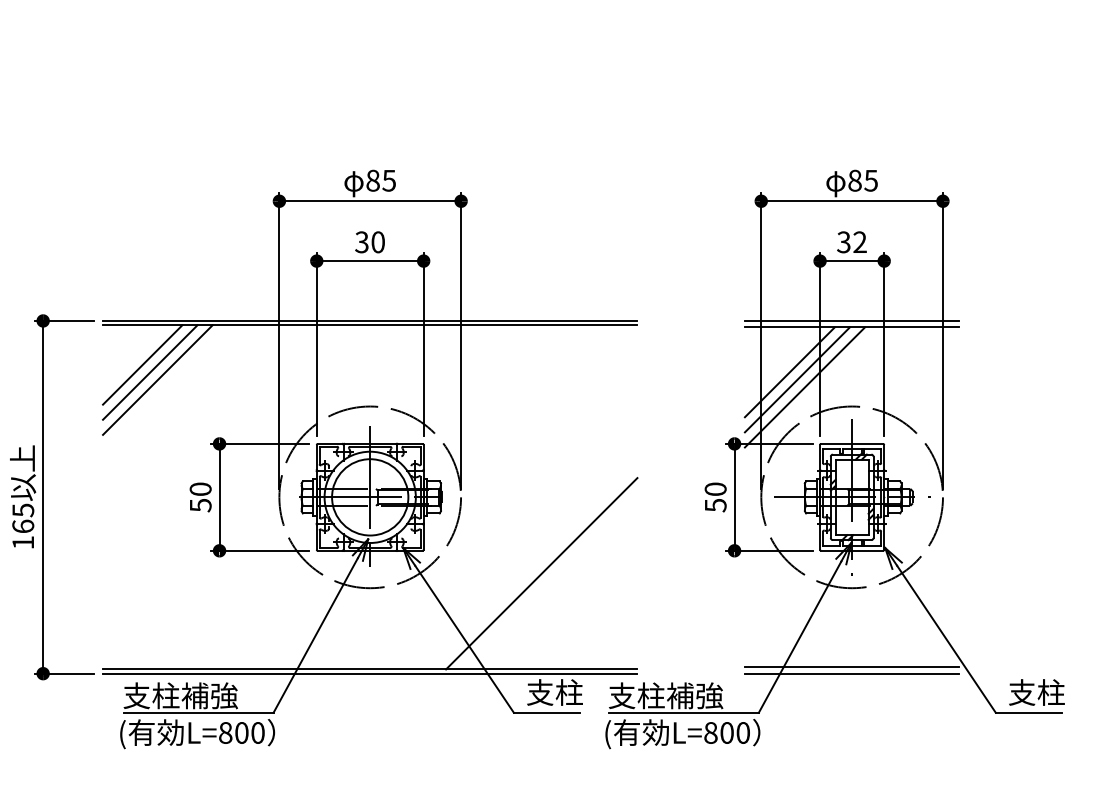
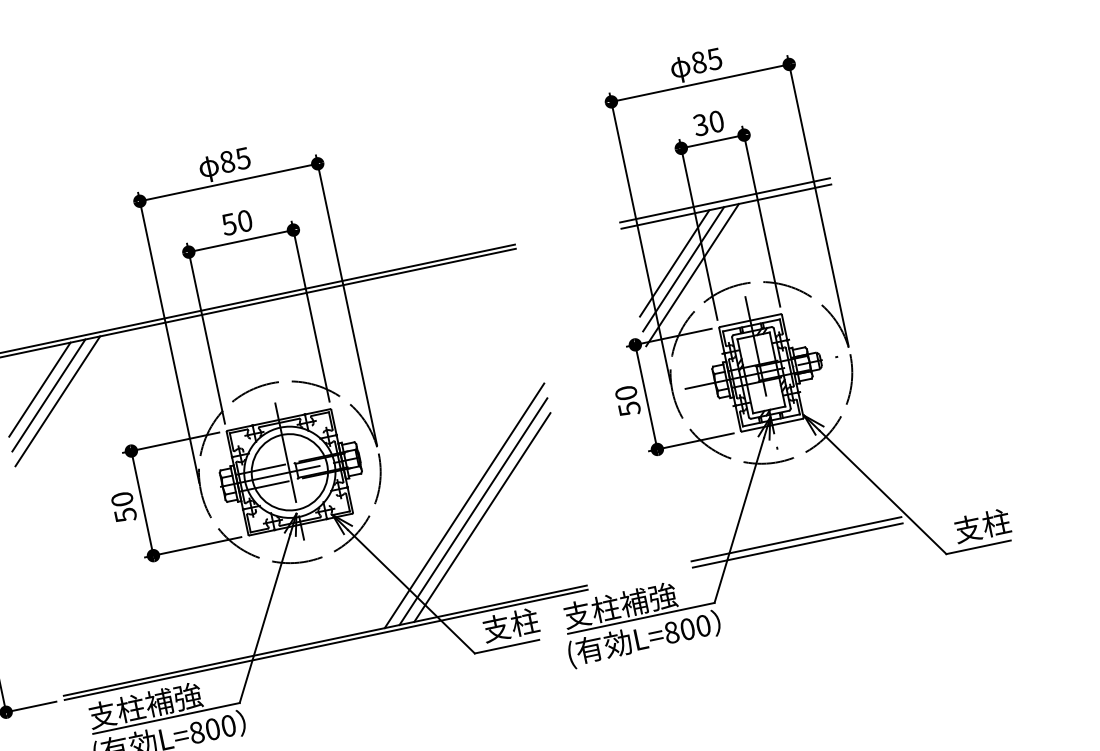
text: (362, 241) -> (229, 223), 30 -> 50
text: (859, 242) -> (716, 122), 32 -> 30
line: (533, 565) -> (463, 505), added
line: (549, 581) -> (482, 517), added

